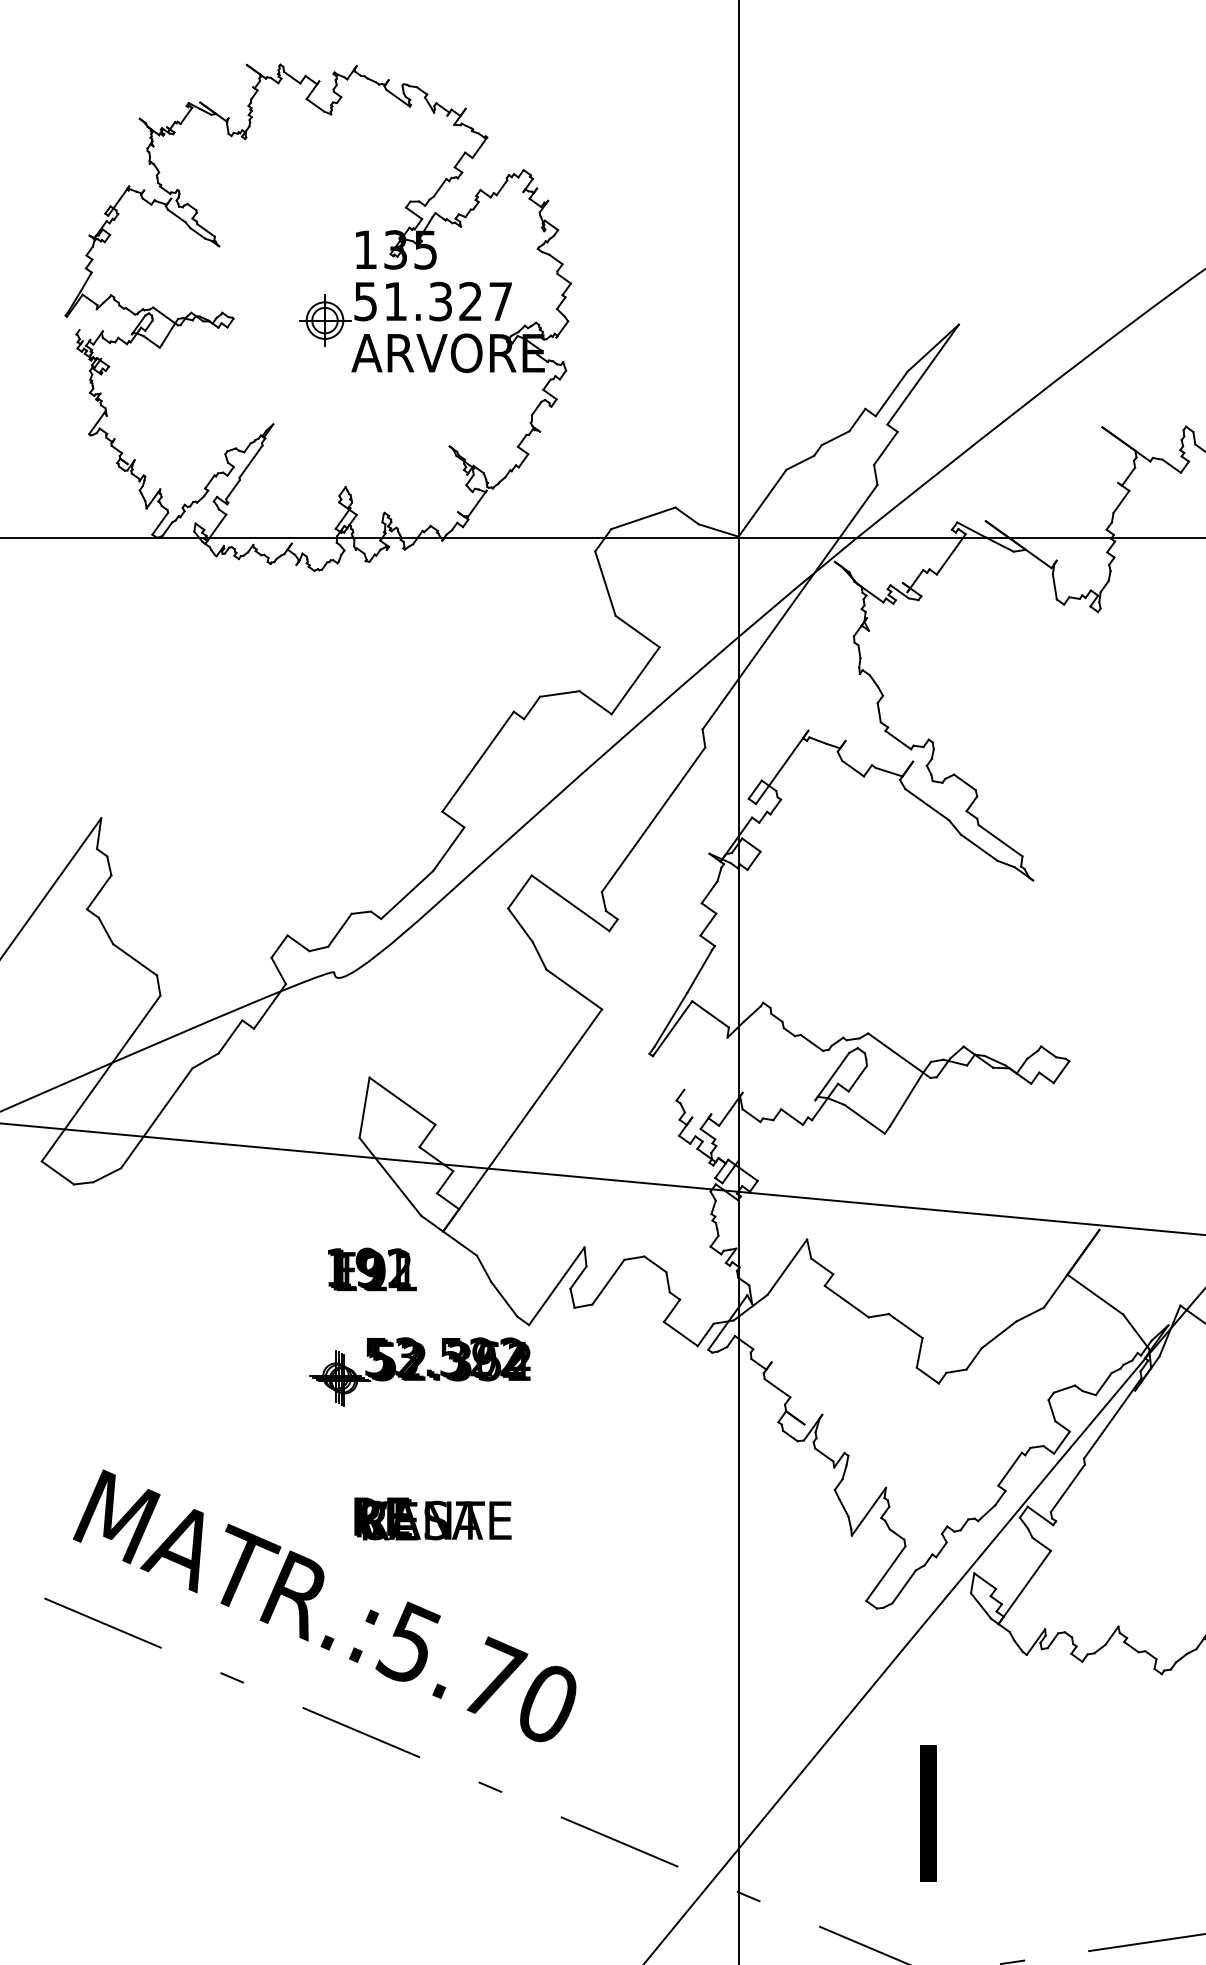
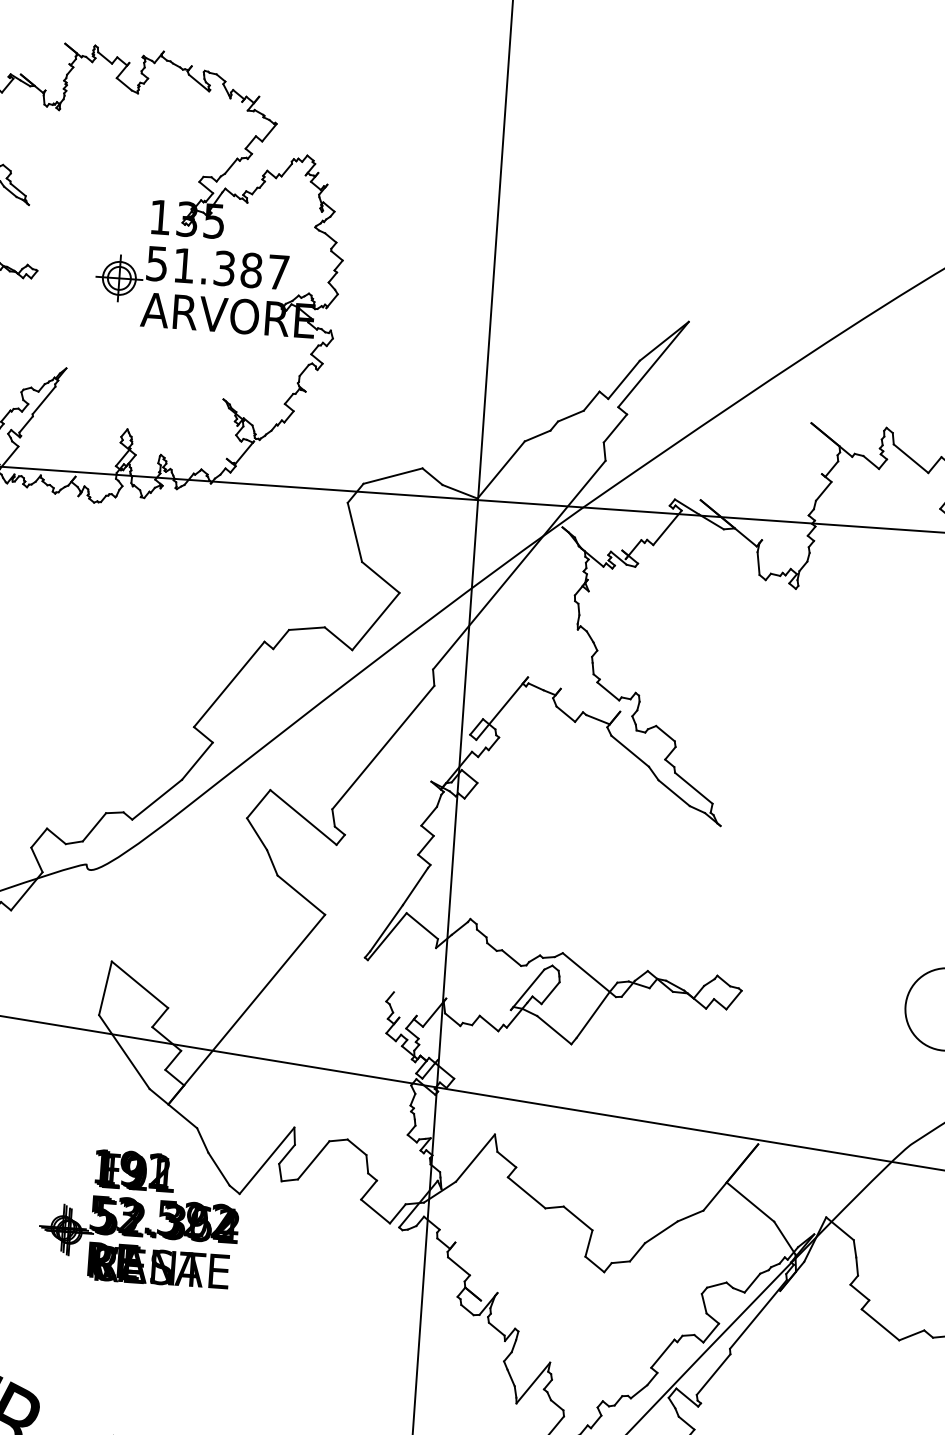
text: (470, 301) -> (251, 270), 51.327 -> 51.387
text: (372, 1269) -> (135, 1170), moved
text: (432, 1518) -> (158, 1265), moved

